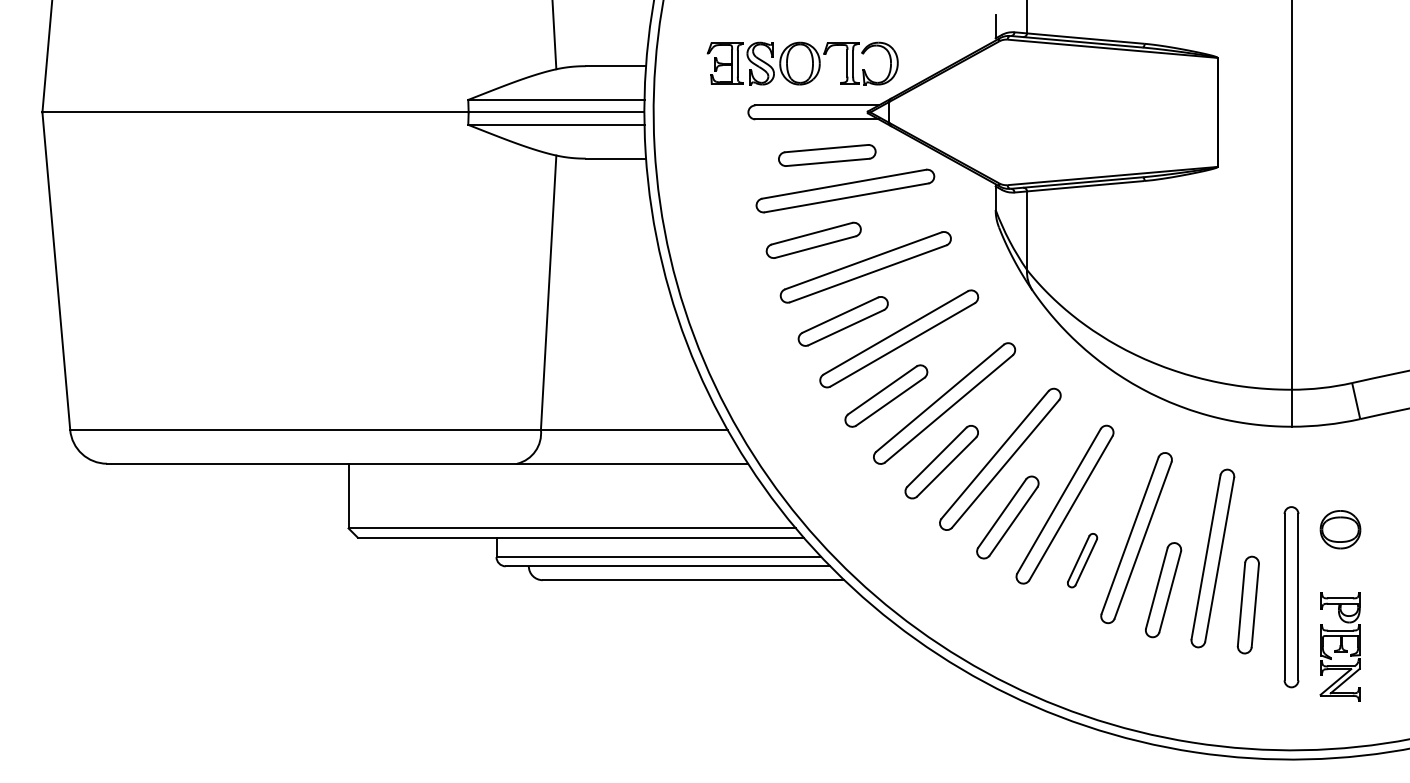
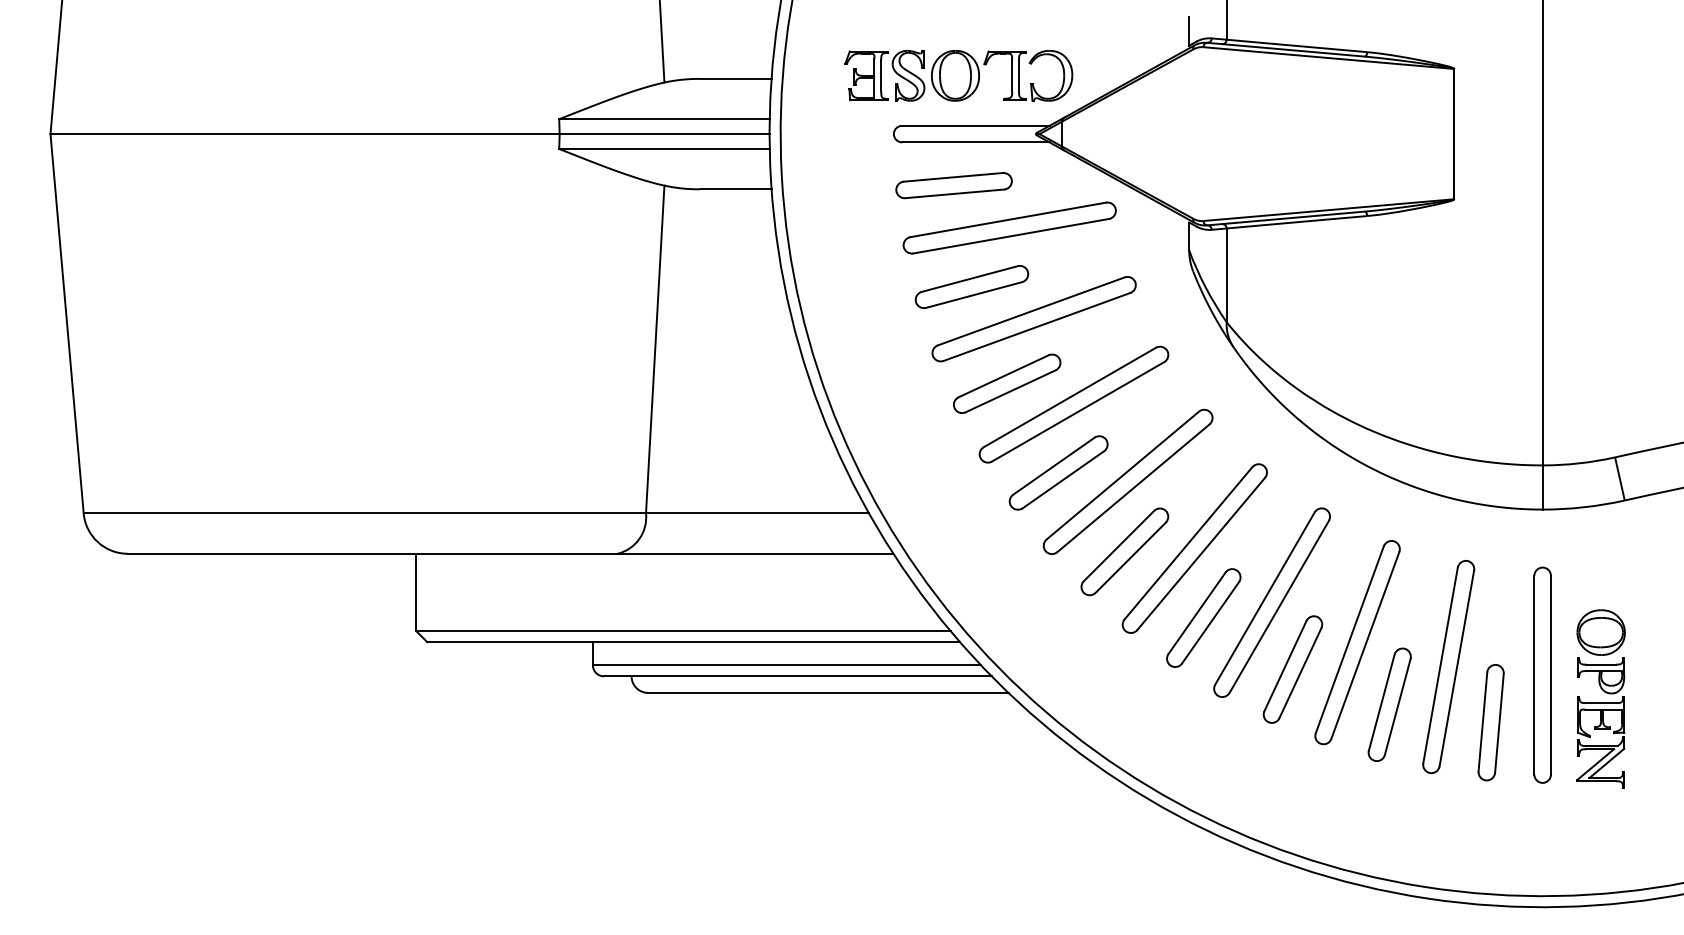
part: (826, 155) -> (953, 185), moved
part: (1082, 560) -> (1292, 669), size x1.67
part: (1291, 596) -> (1542, 674), moved
part: (1339, 646) -> (1600, 722), moved

